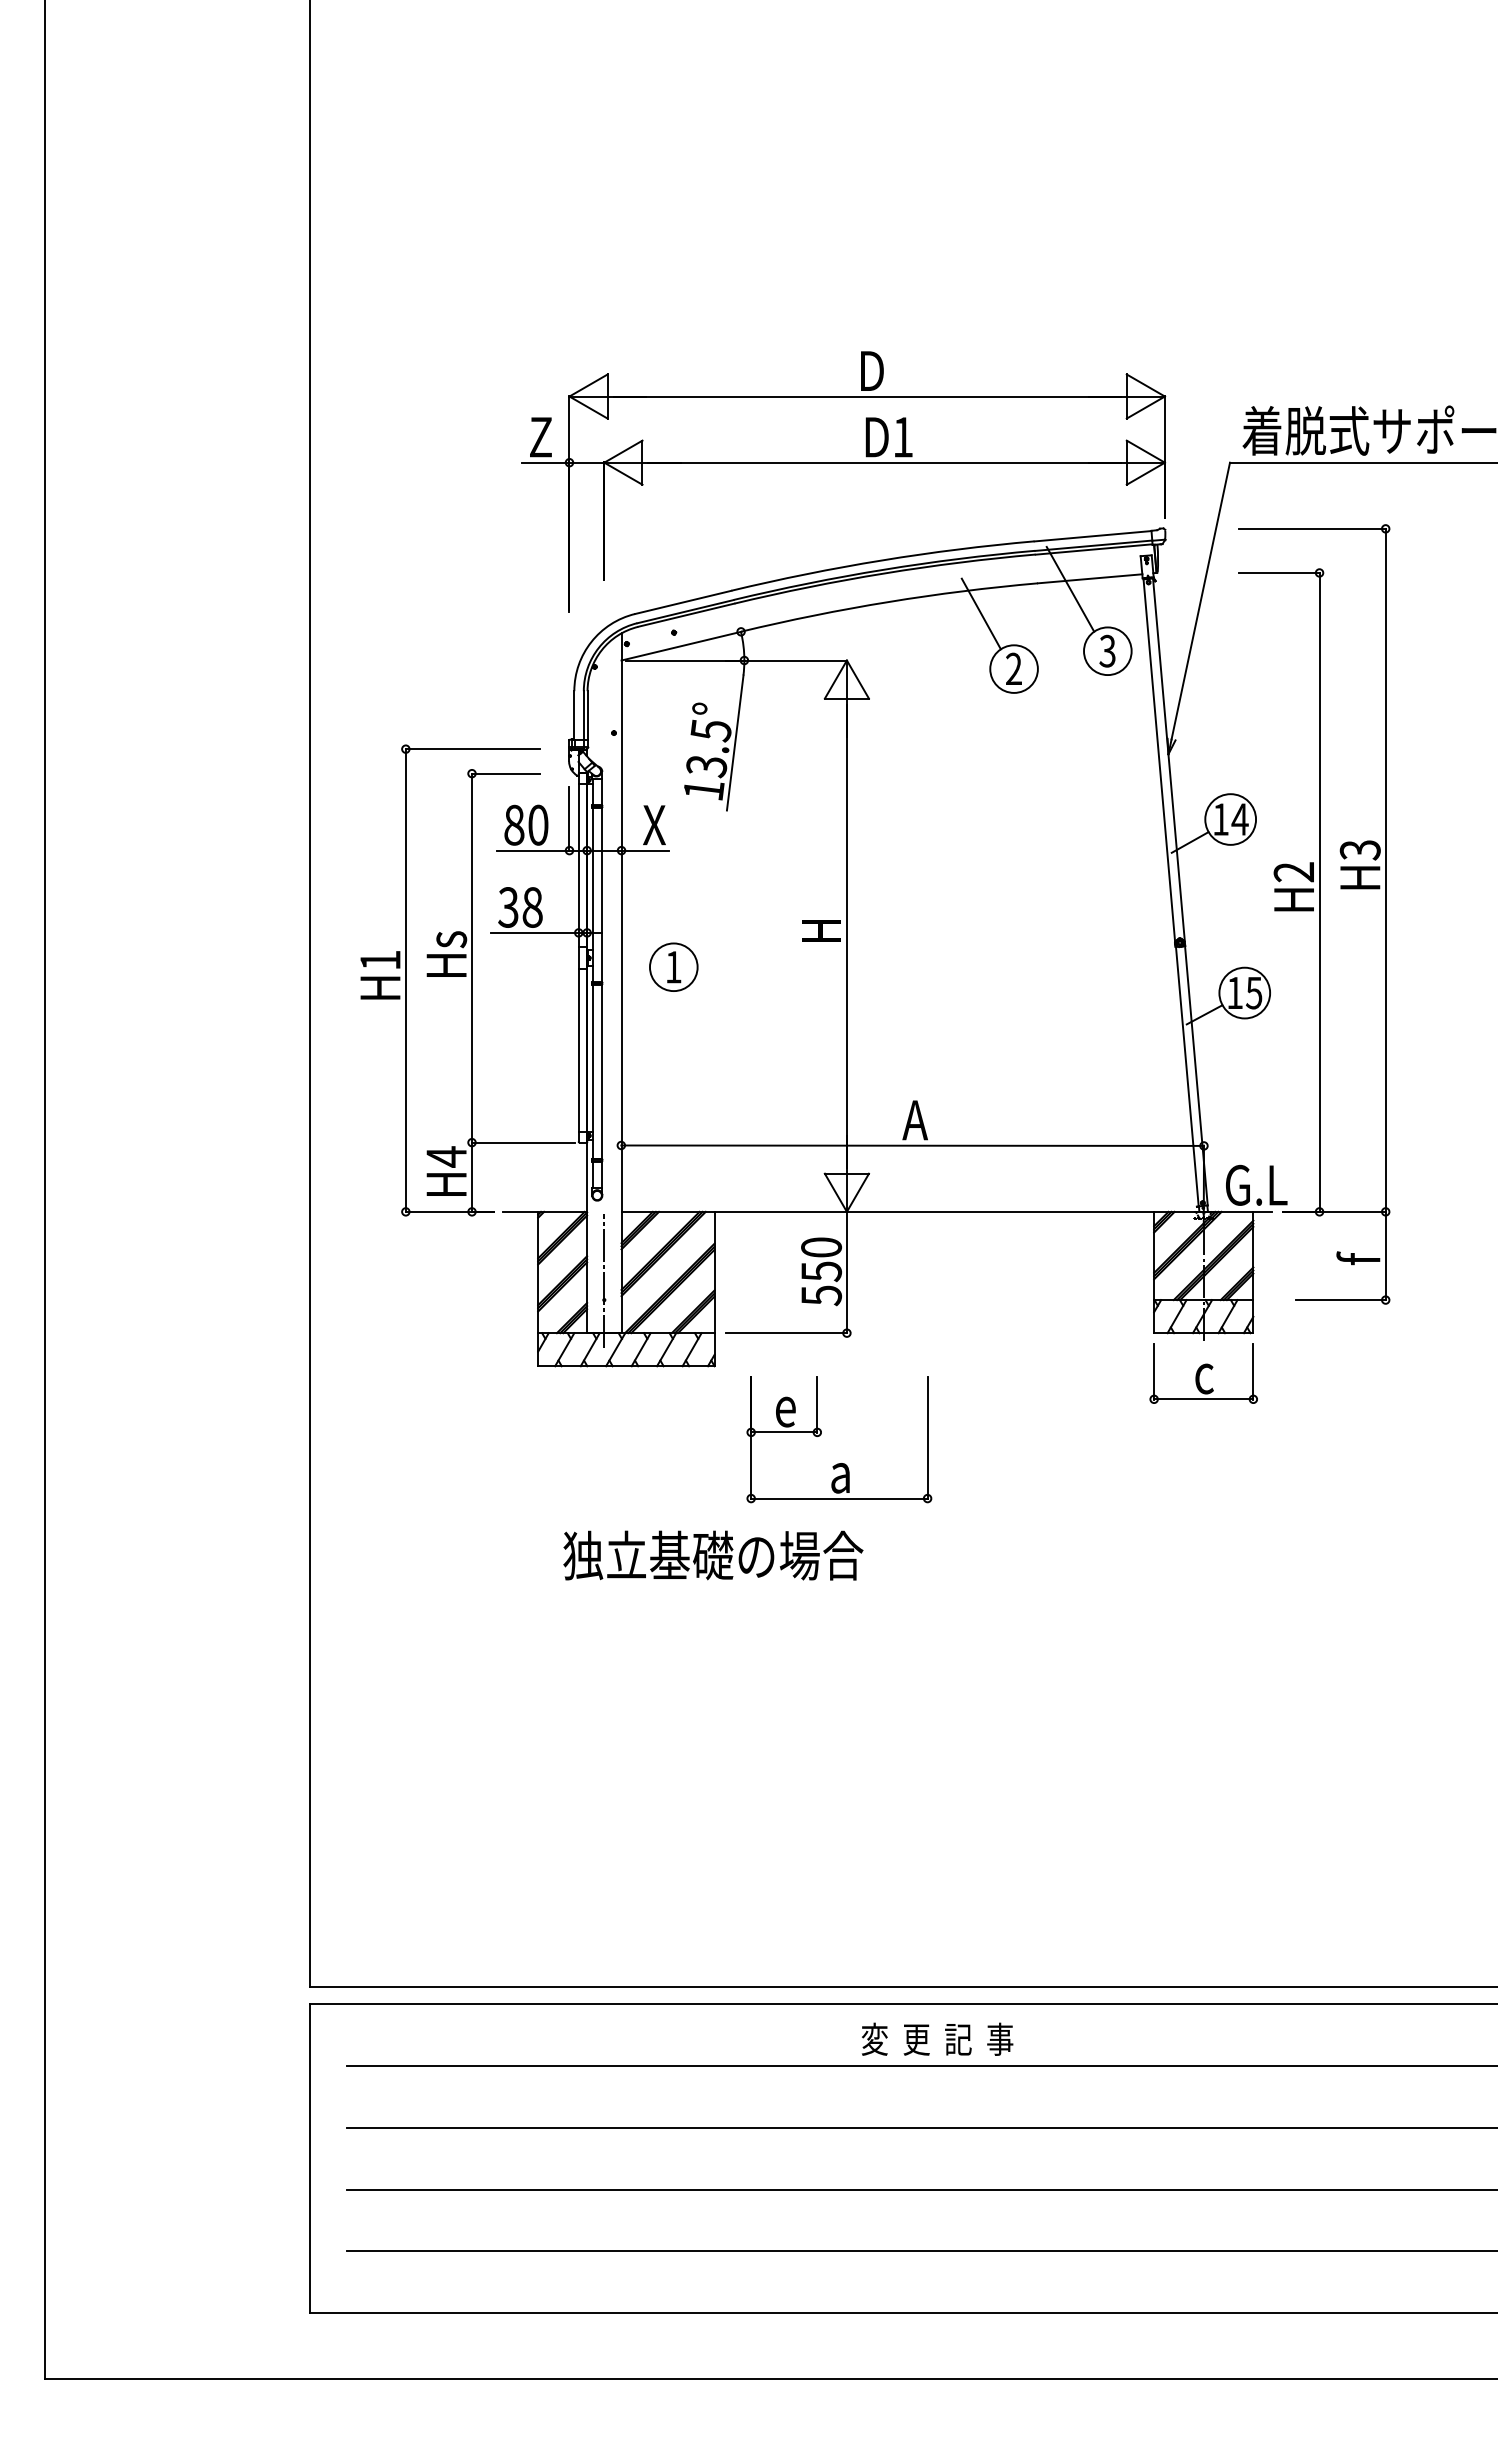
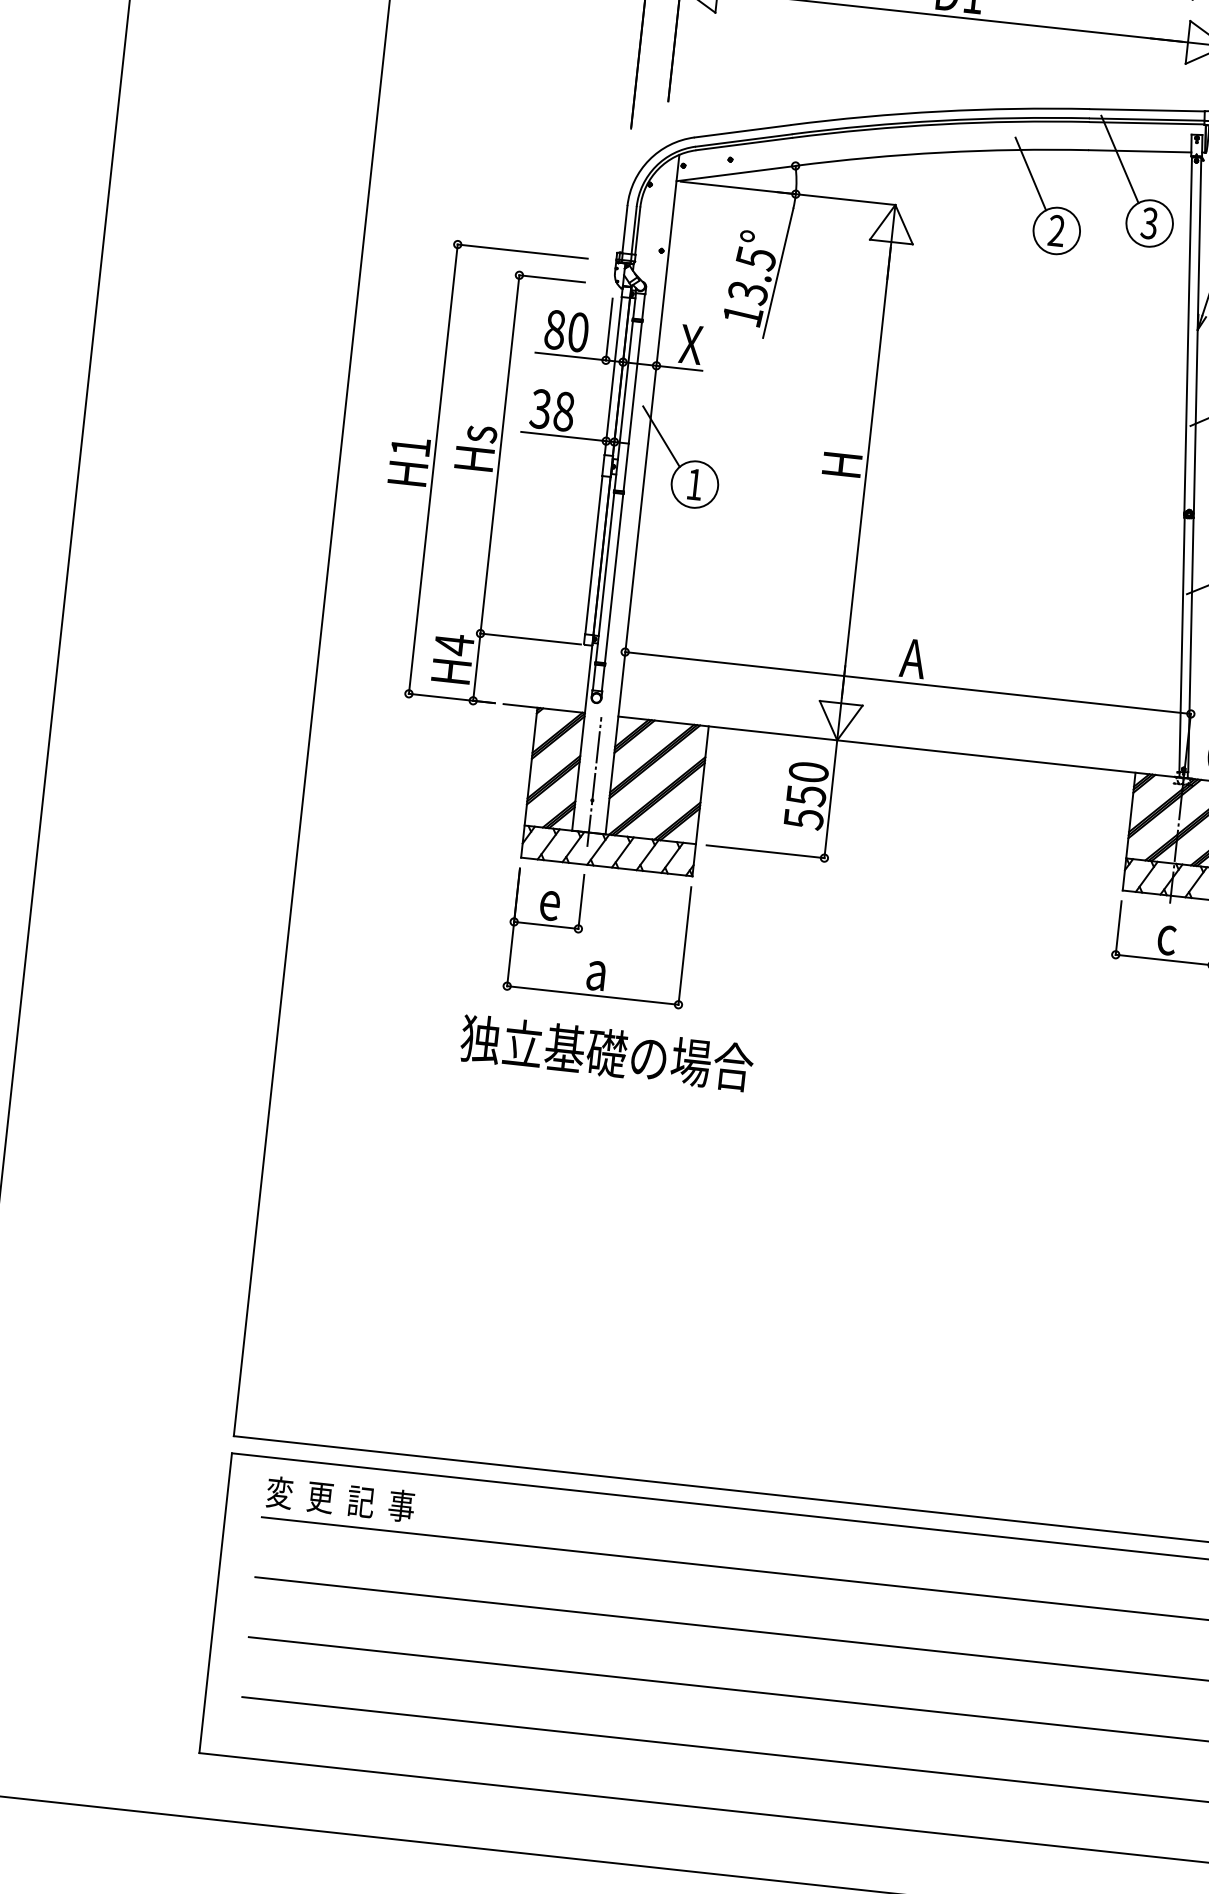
line: (634, 921) -> (661, 435), added
part: (821, 1434) -> (582, 931), moved
text: (713, 1555) -> (607, 1052), moved
text: (937, 2038) -> (340, 1498), moved

